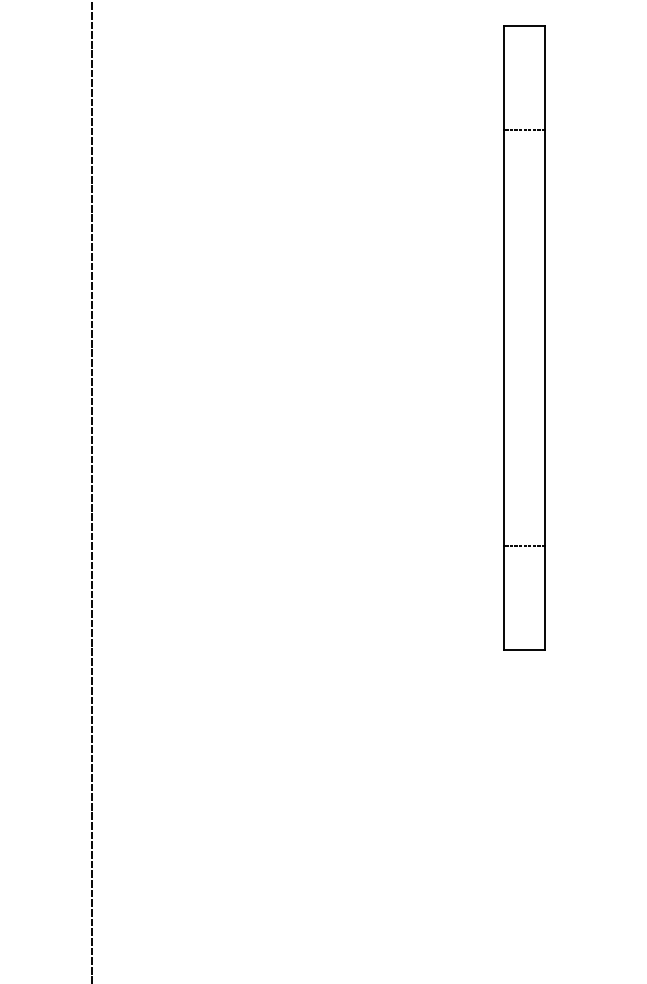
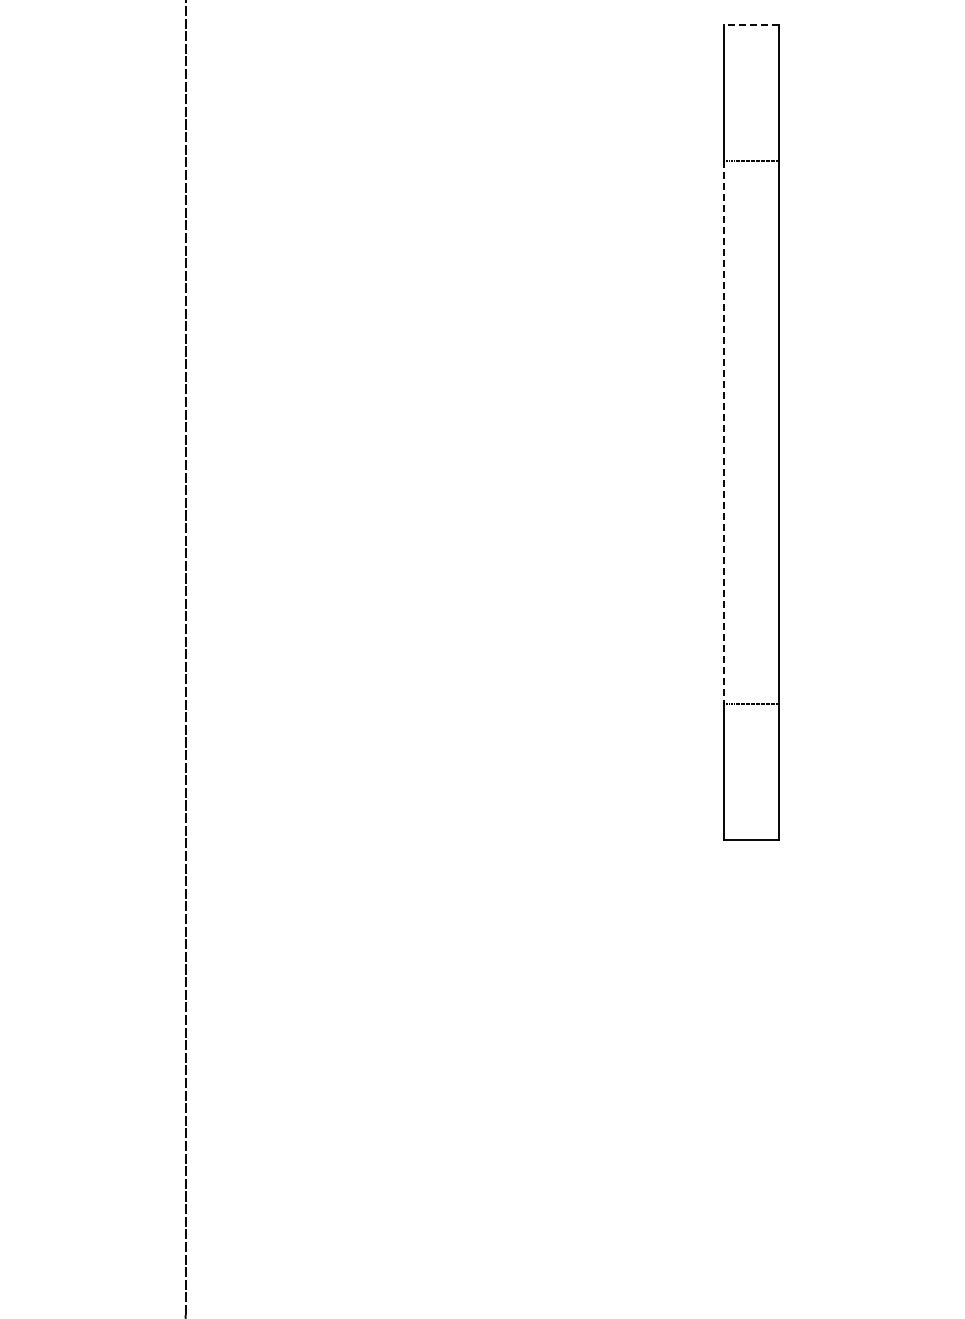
line: (524, 26) -> (751, 24), solid -> dashed
line: (503, 338) -> (724, 432), solid -> dashed

